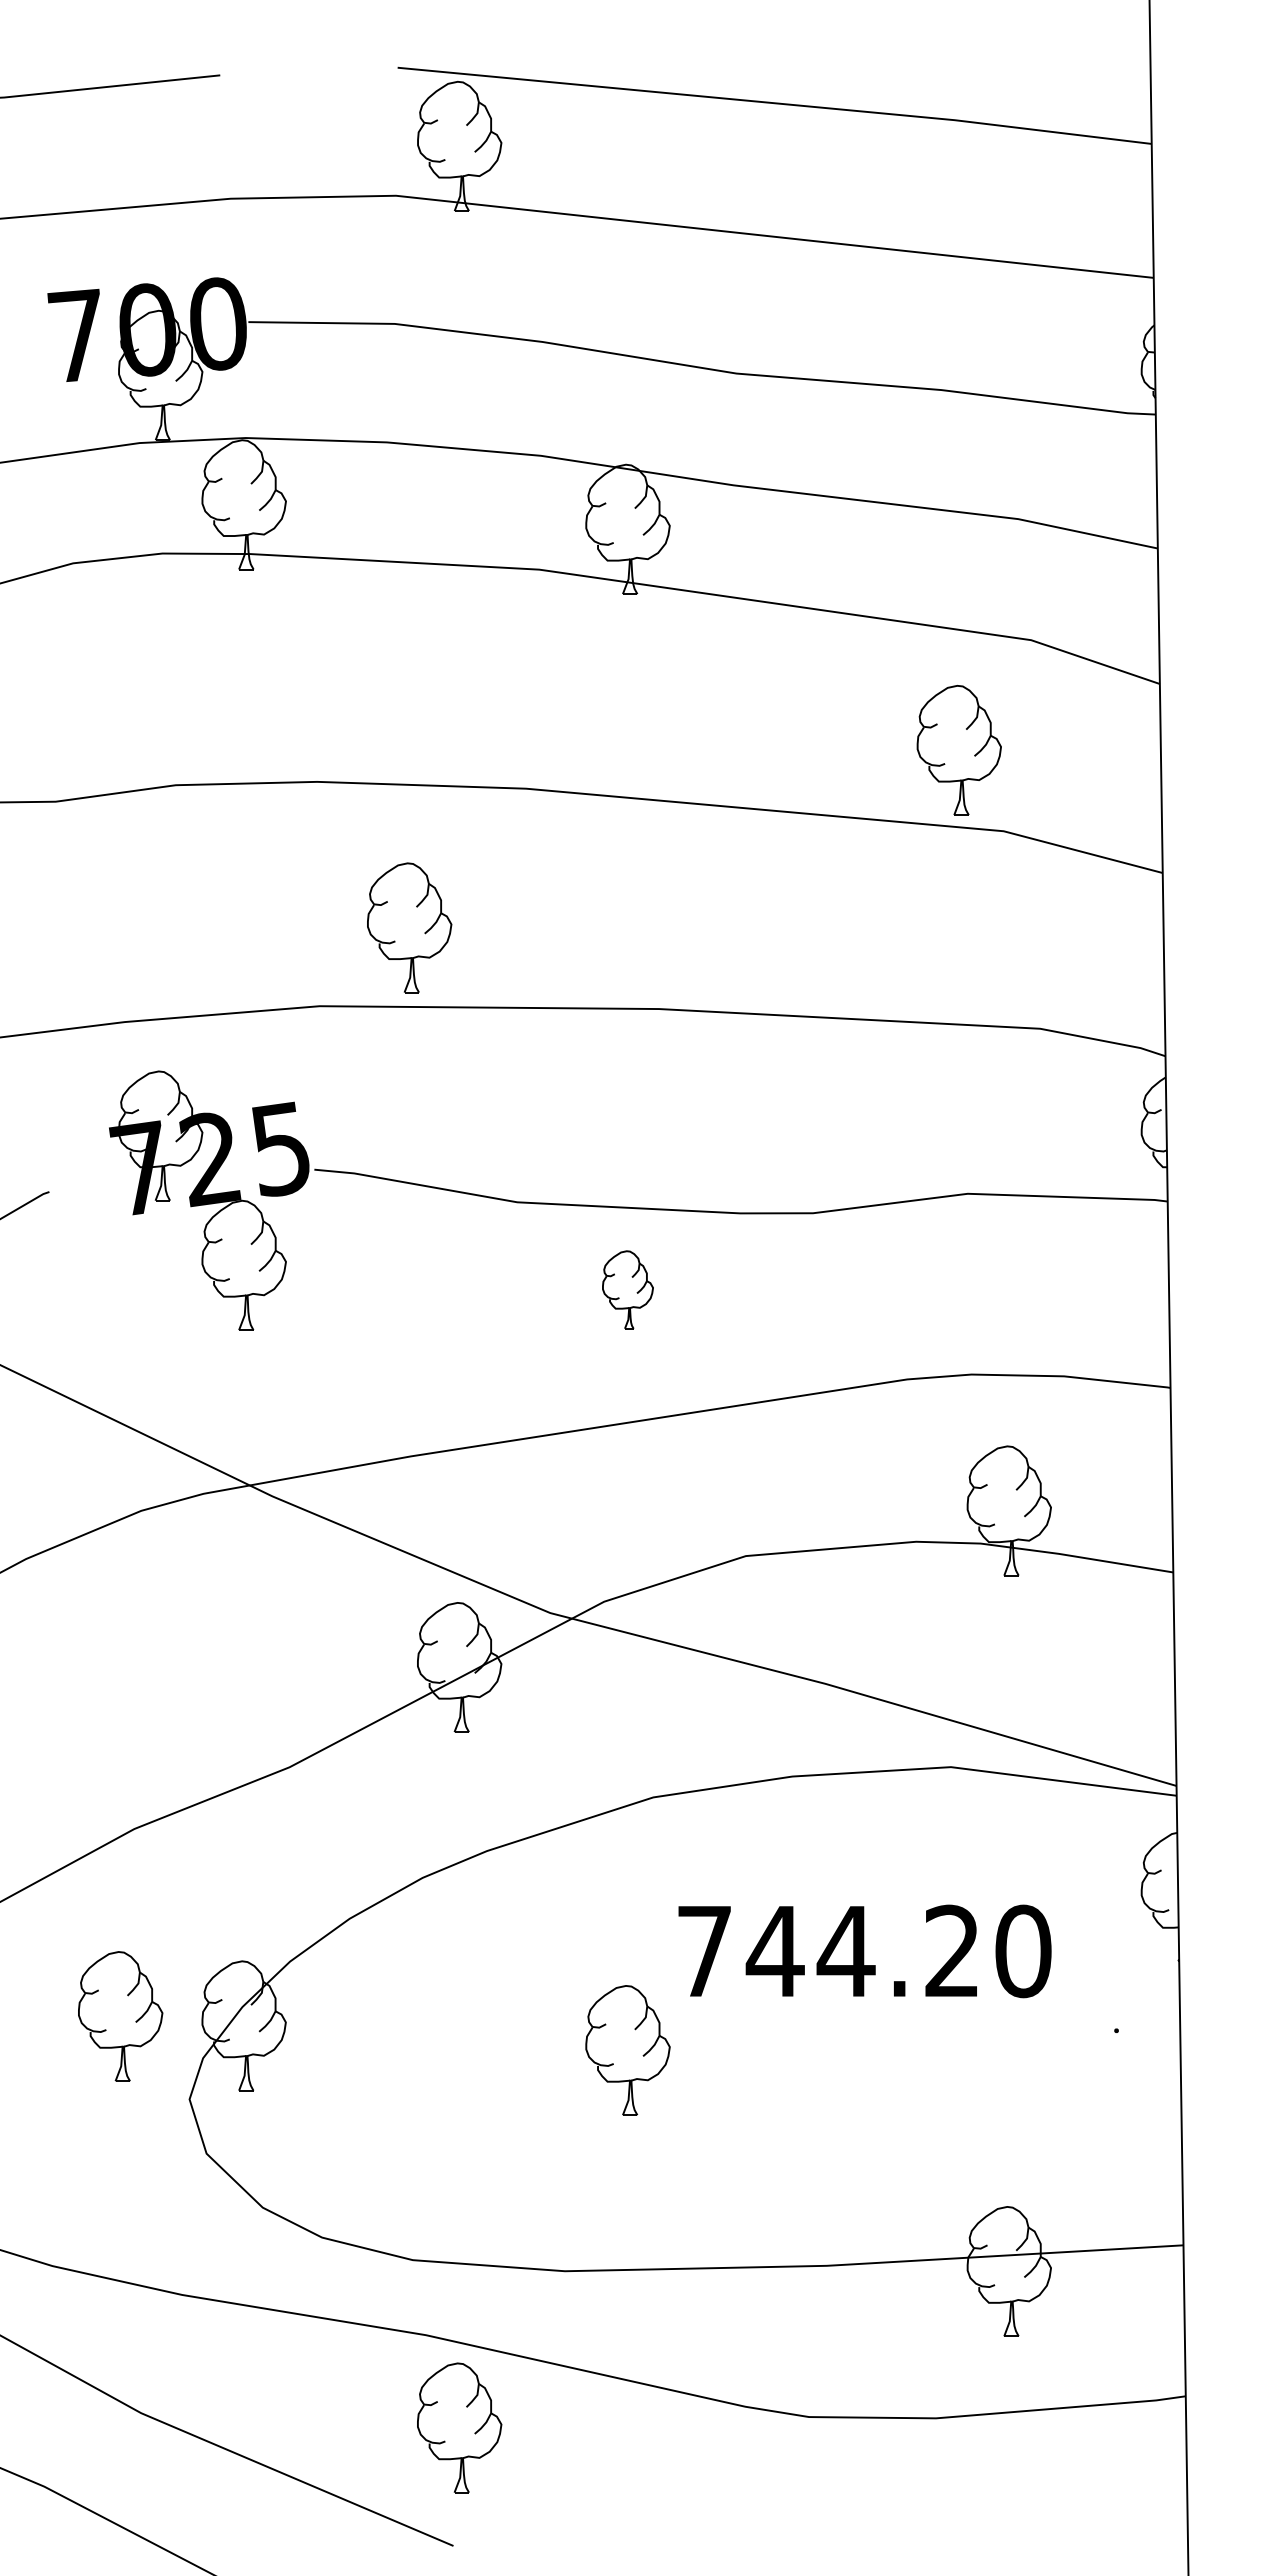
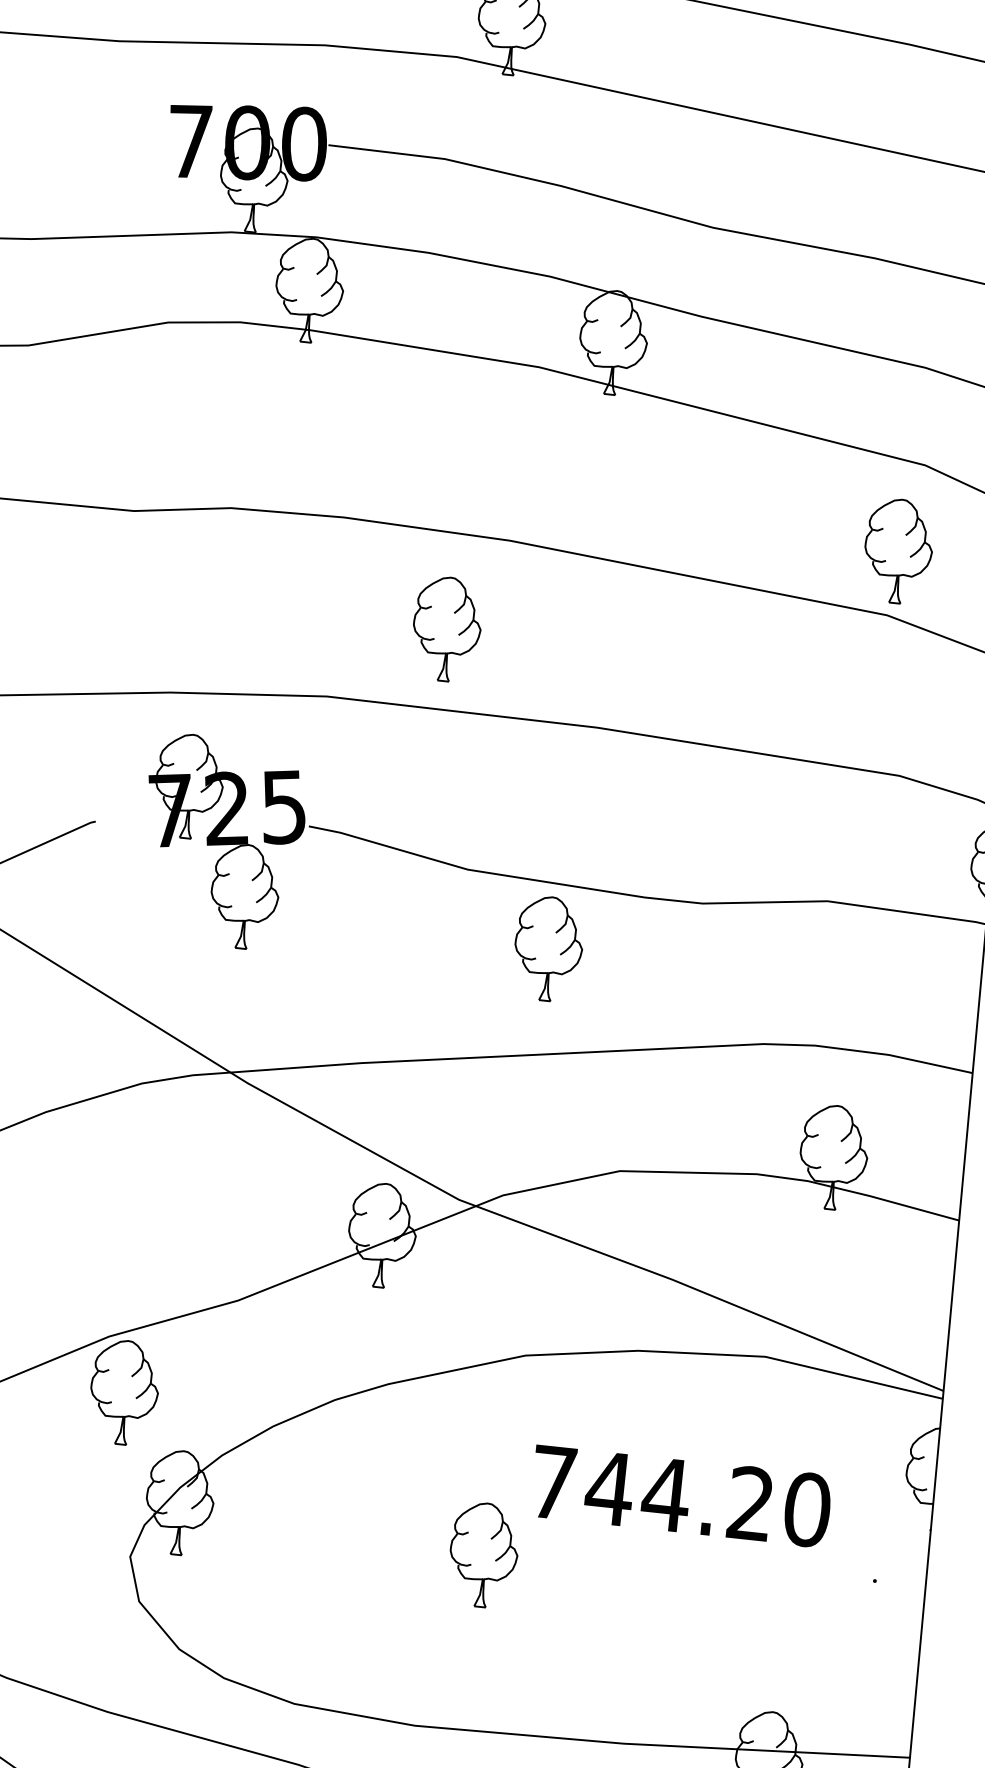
part: (958, 750) -> (897, 551), moved
part: (409, 927) -> (446, 628), moved
part: (627, 1289) -> (548, 948), size x1.67
part: (120, 2016) -> (124, 1392), moved

